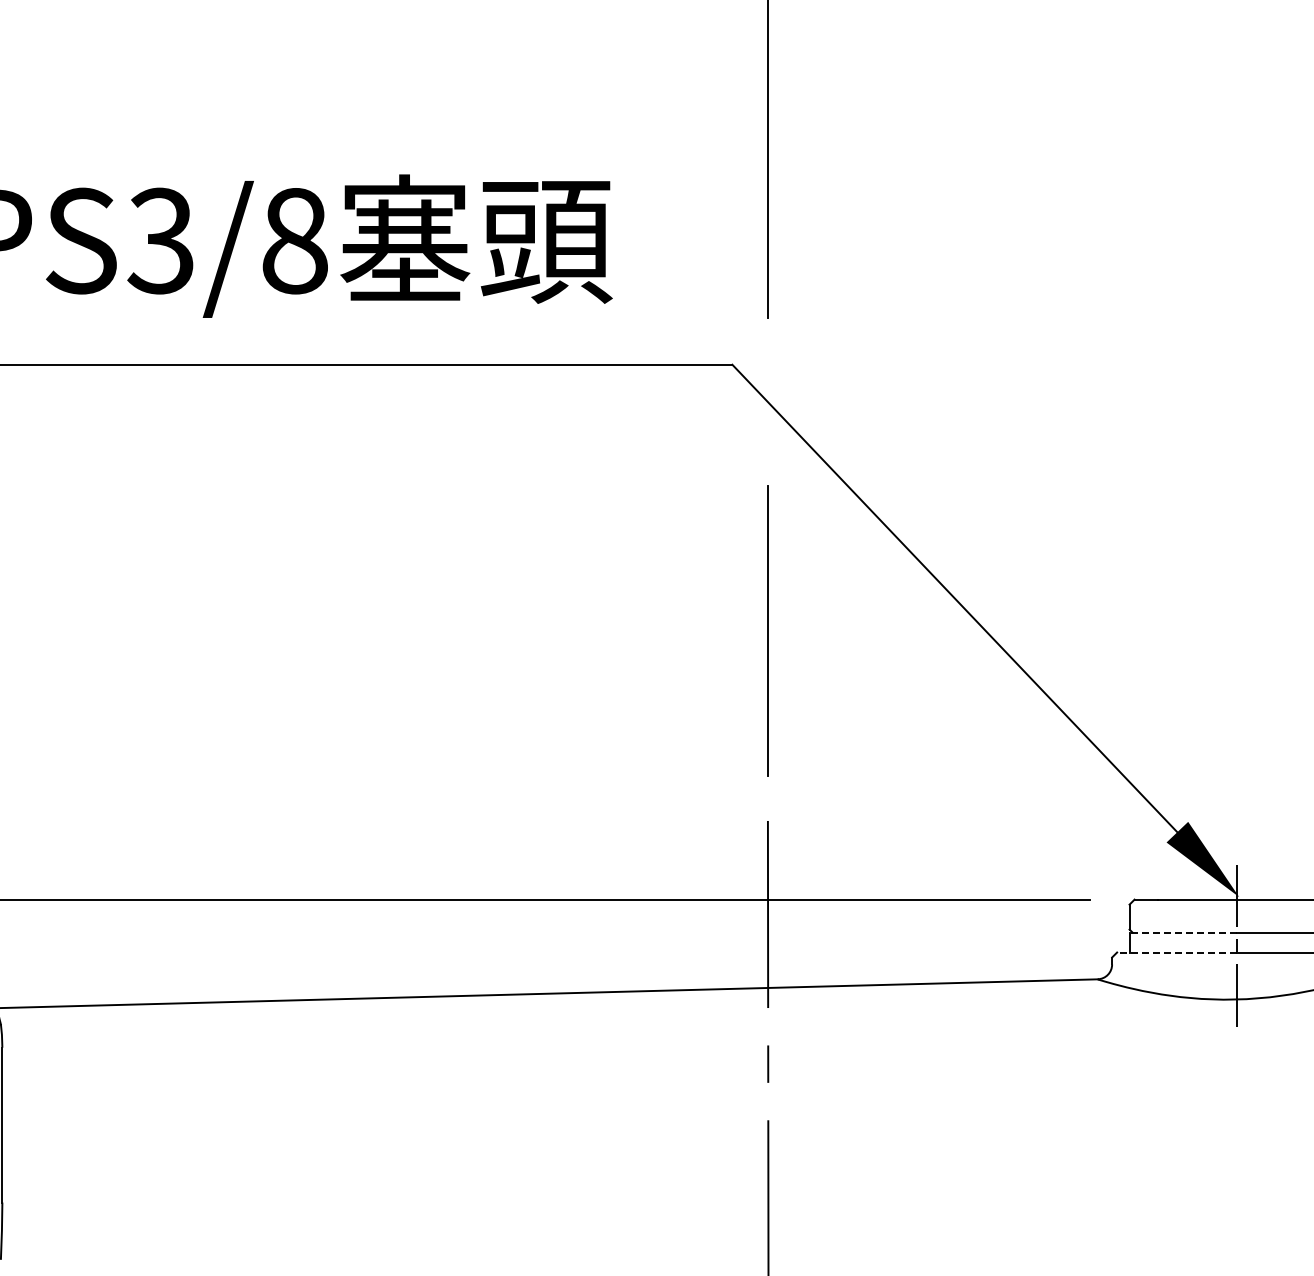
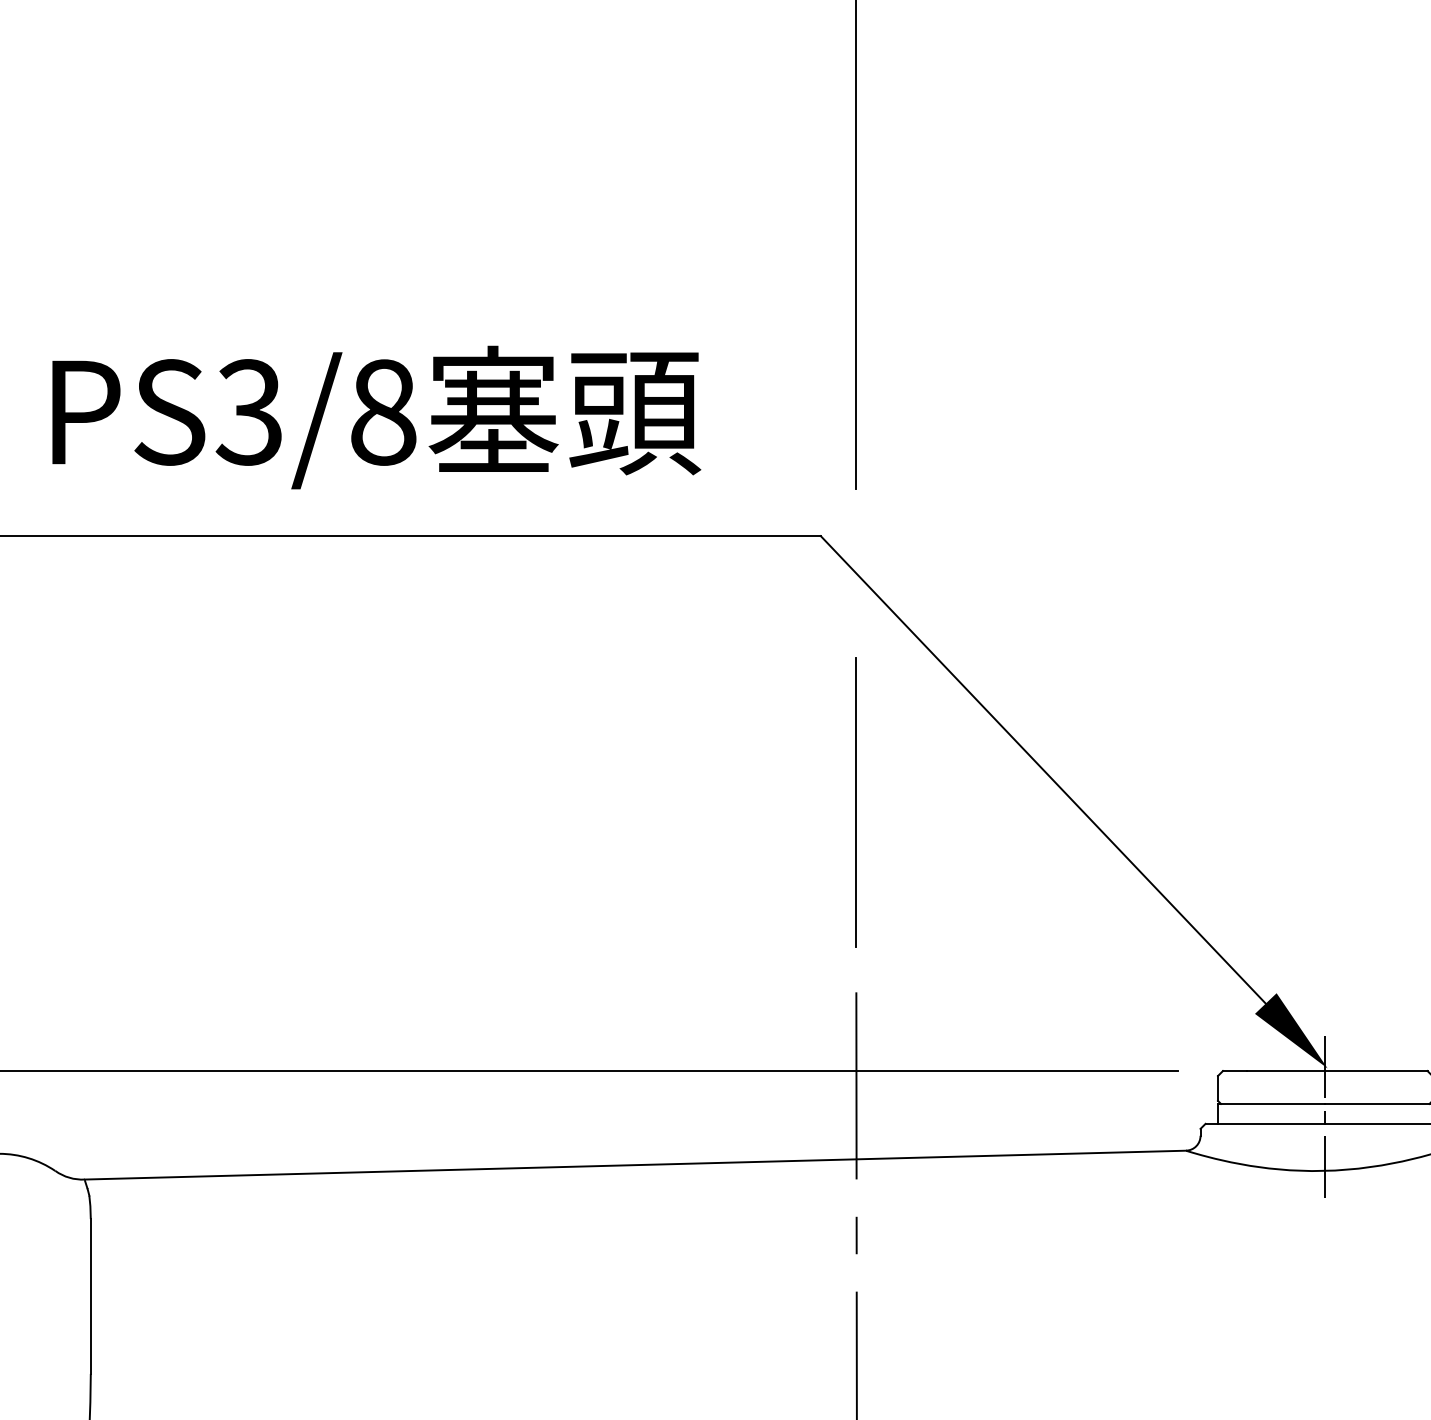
line: (1183, 932) -> (1271, 1103), dashed -> solid
line: (1177, 952) -> (1265, 1123), dashed -> solid

